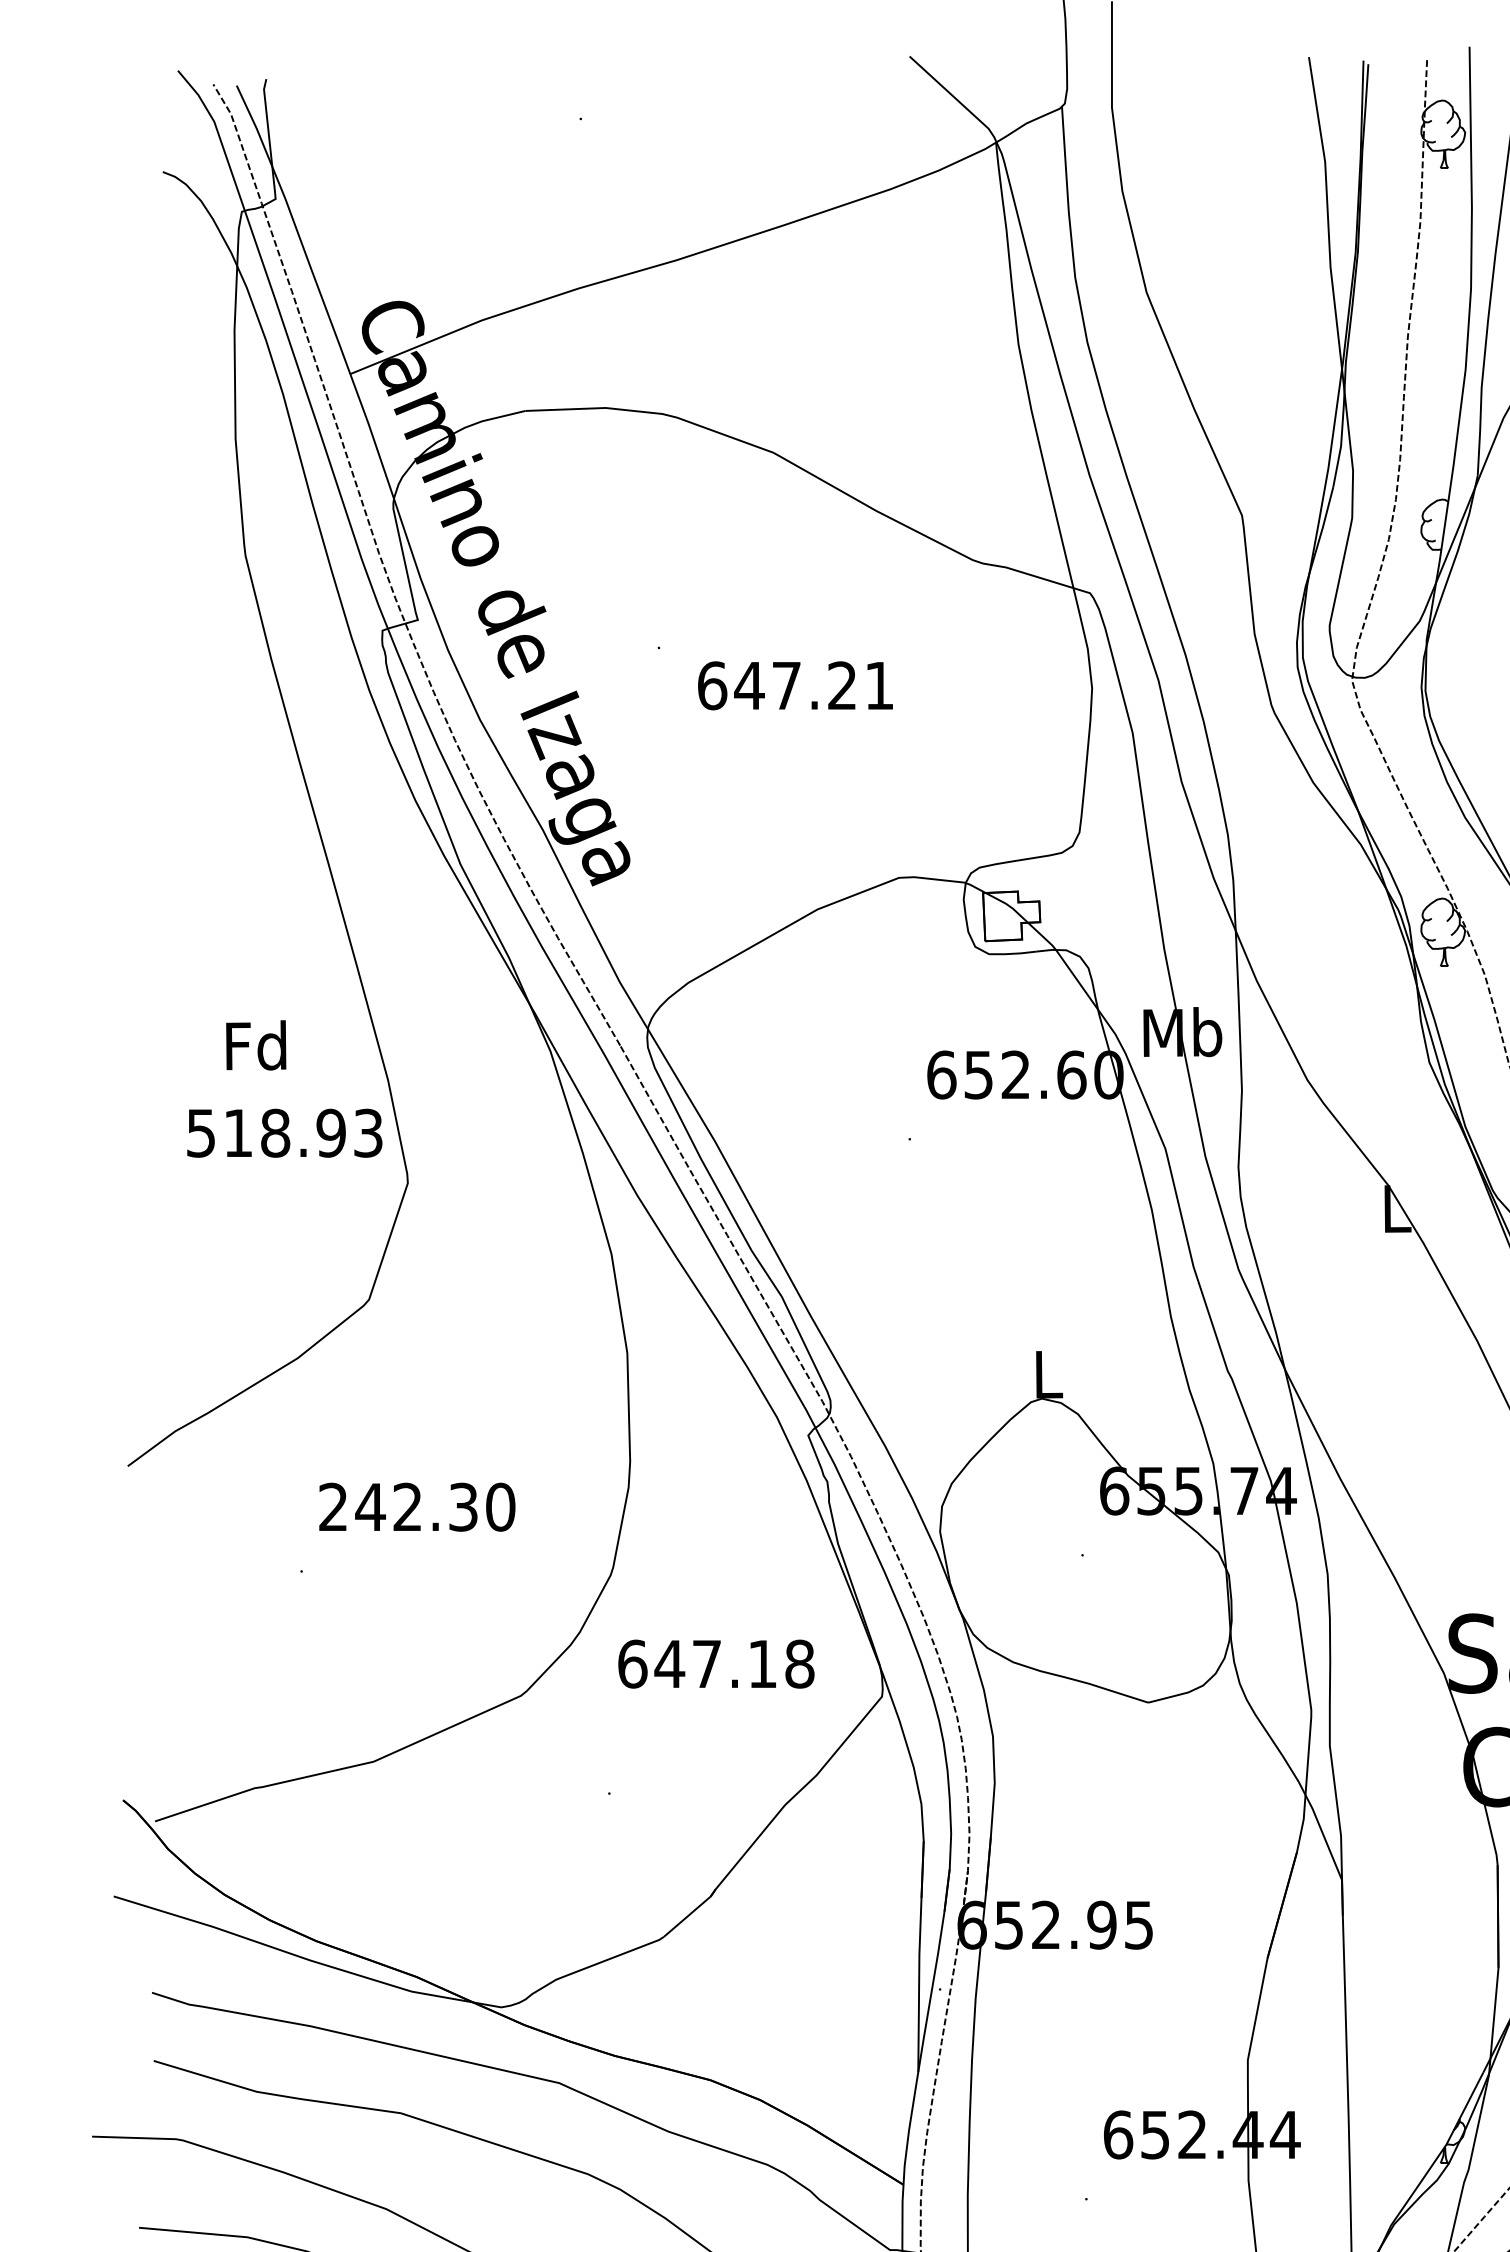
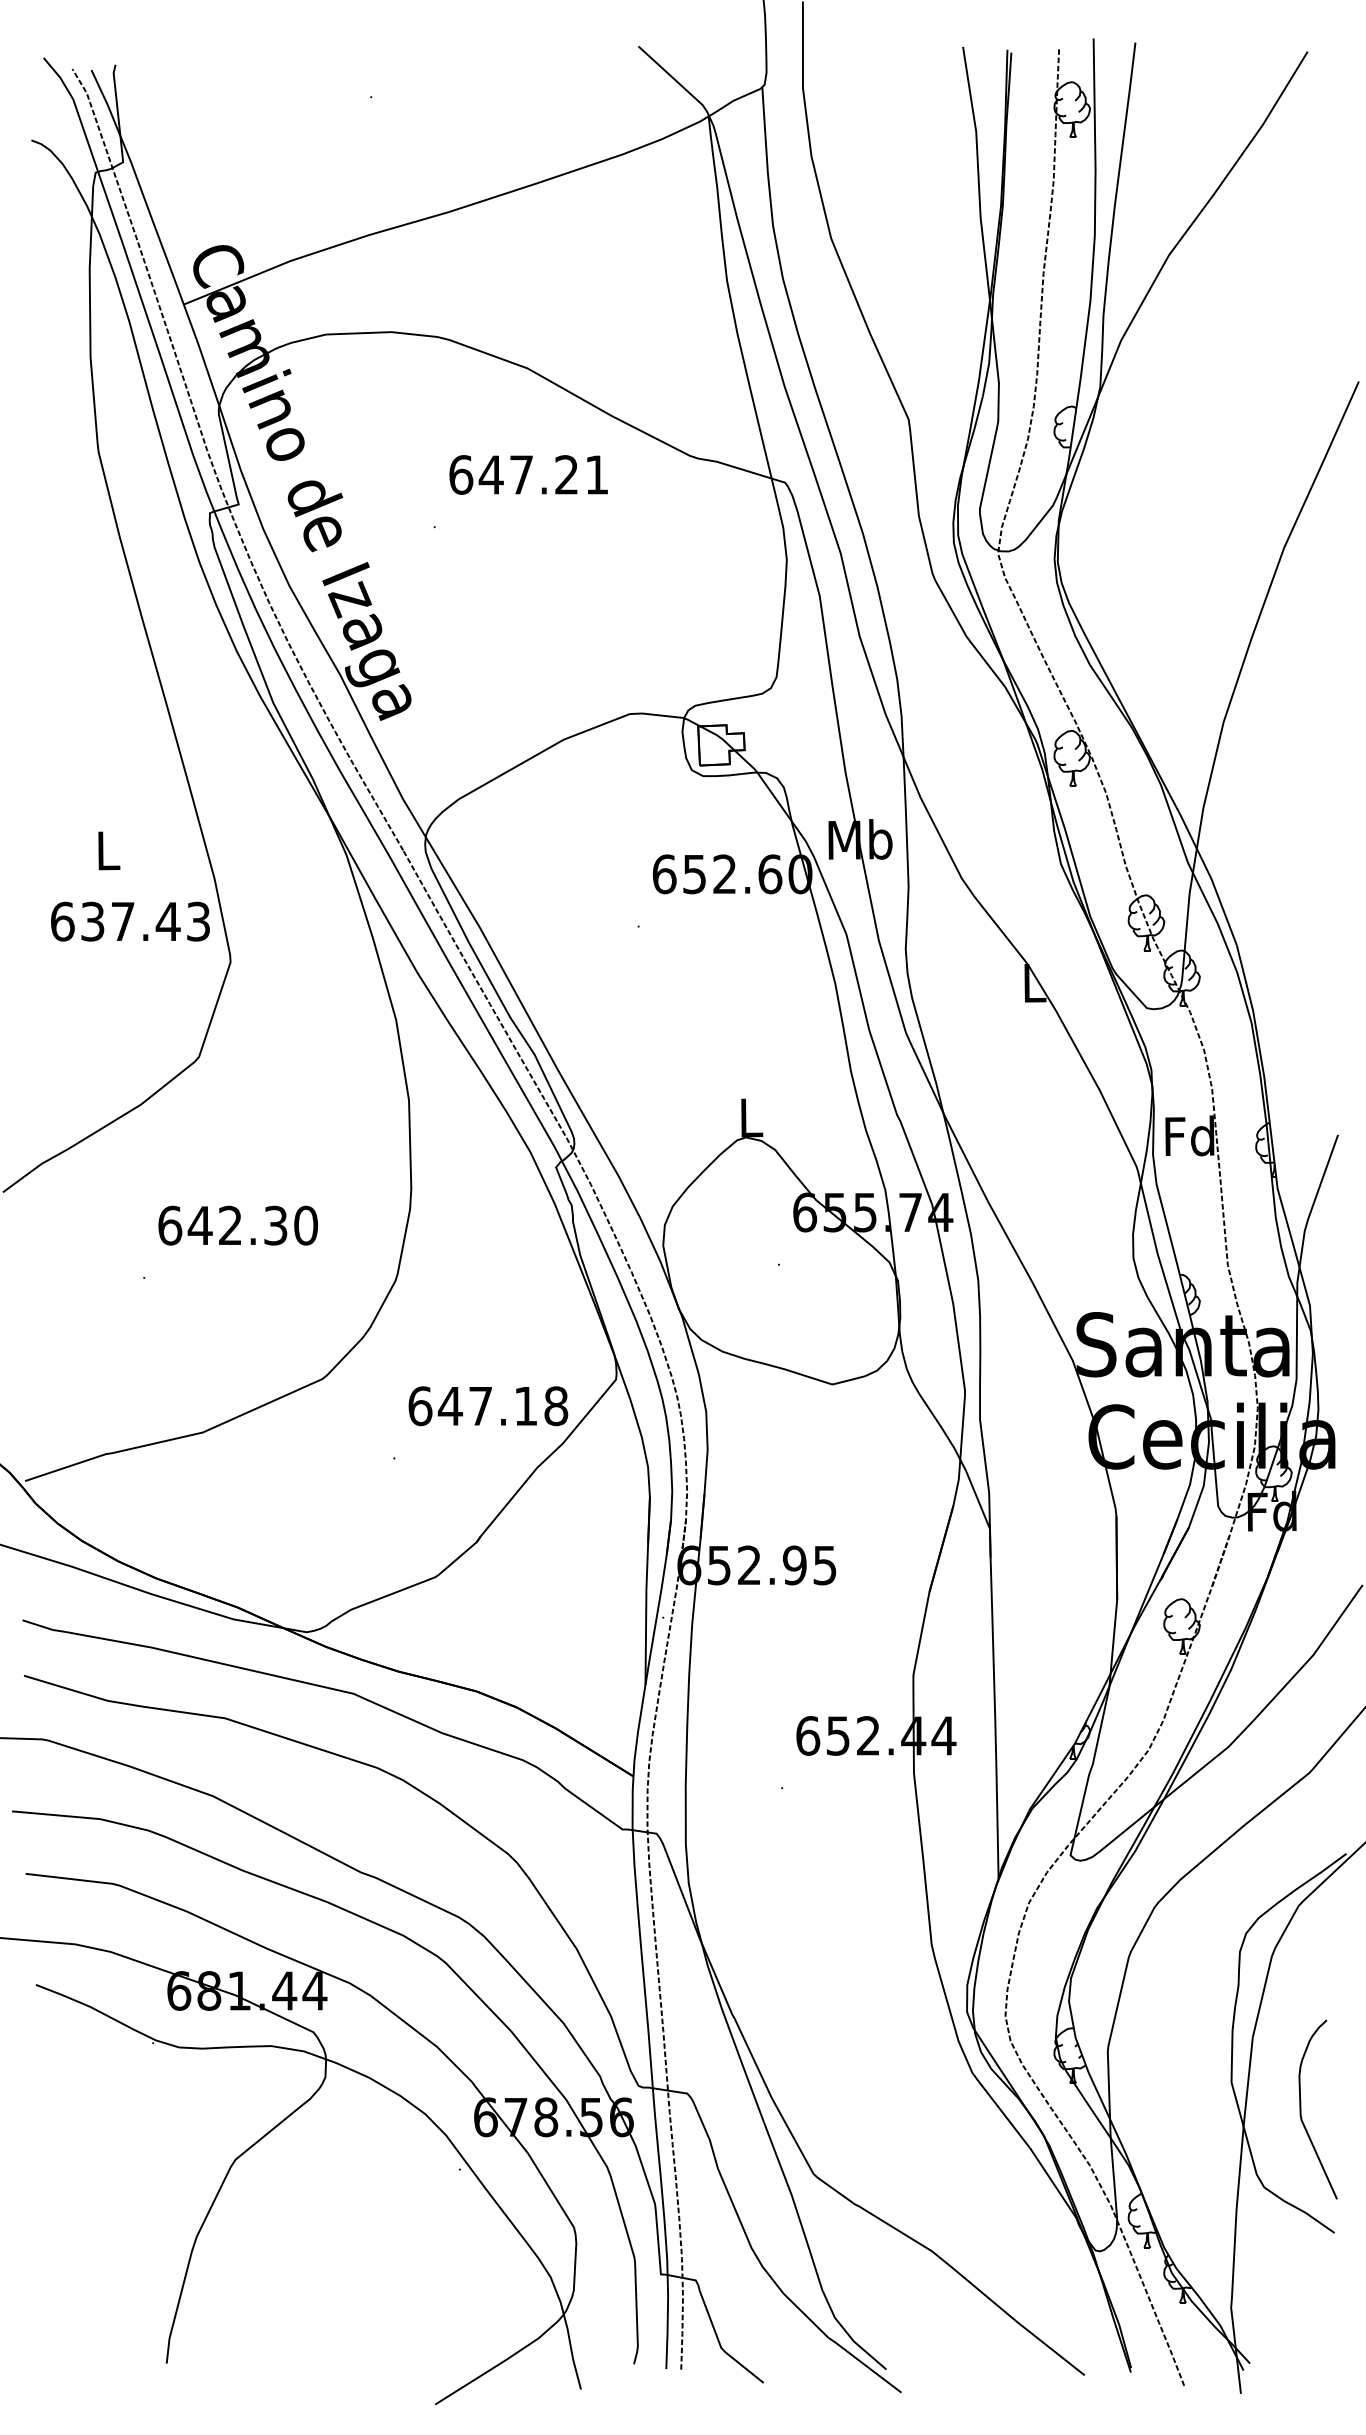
text: (795, 685) -> (528, 474), moved
text: (256, 1044) -> (107, 849), Fd -> L
text: (266, 1133) -> (115, 921), 518.93 -> 637.43
text: (333, 1507) -> (170, 1225), 242.30 -> 642.30
text: (716, 1664) -> (488, 1406), moved

